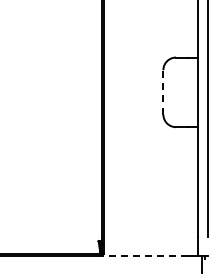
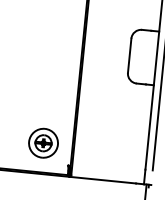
line: (163, 91) -> (129, 55), dashed -> solid
part: (63, 215) -> (43, 142), added
line: (144, 255) -> (102, 180), dashed -> solid

